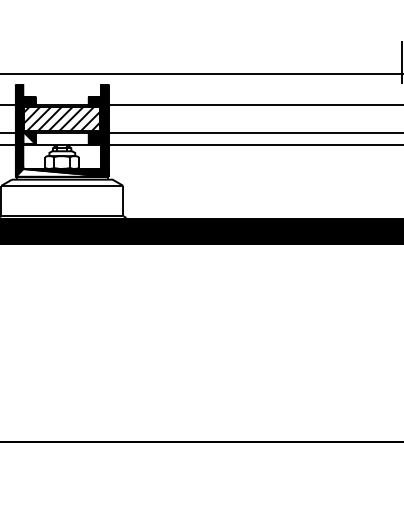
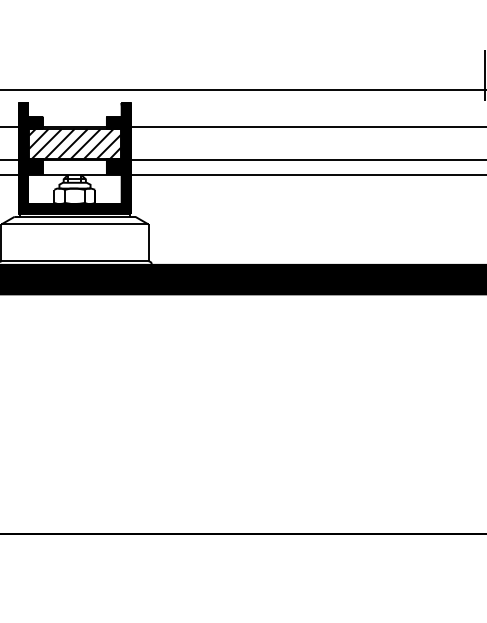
fill: (28, 137) -> (34, 166), added
fill: (61, 172) -> (74, 208), added

